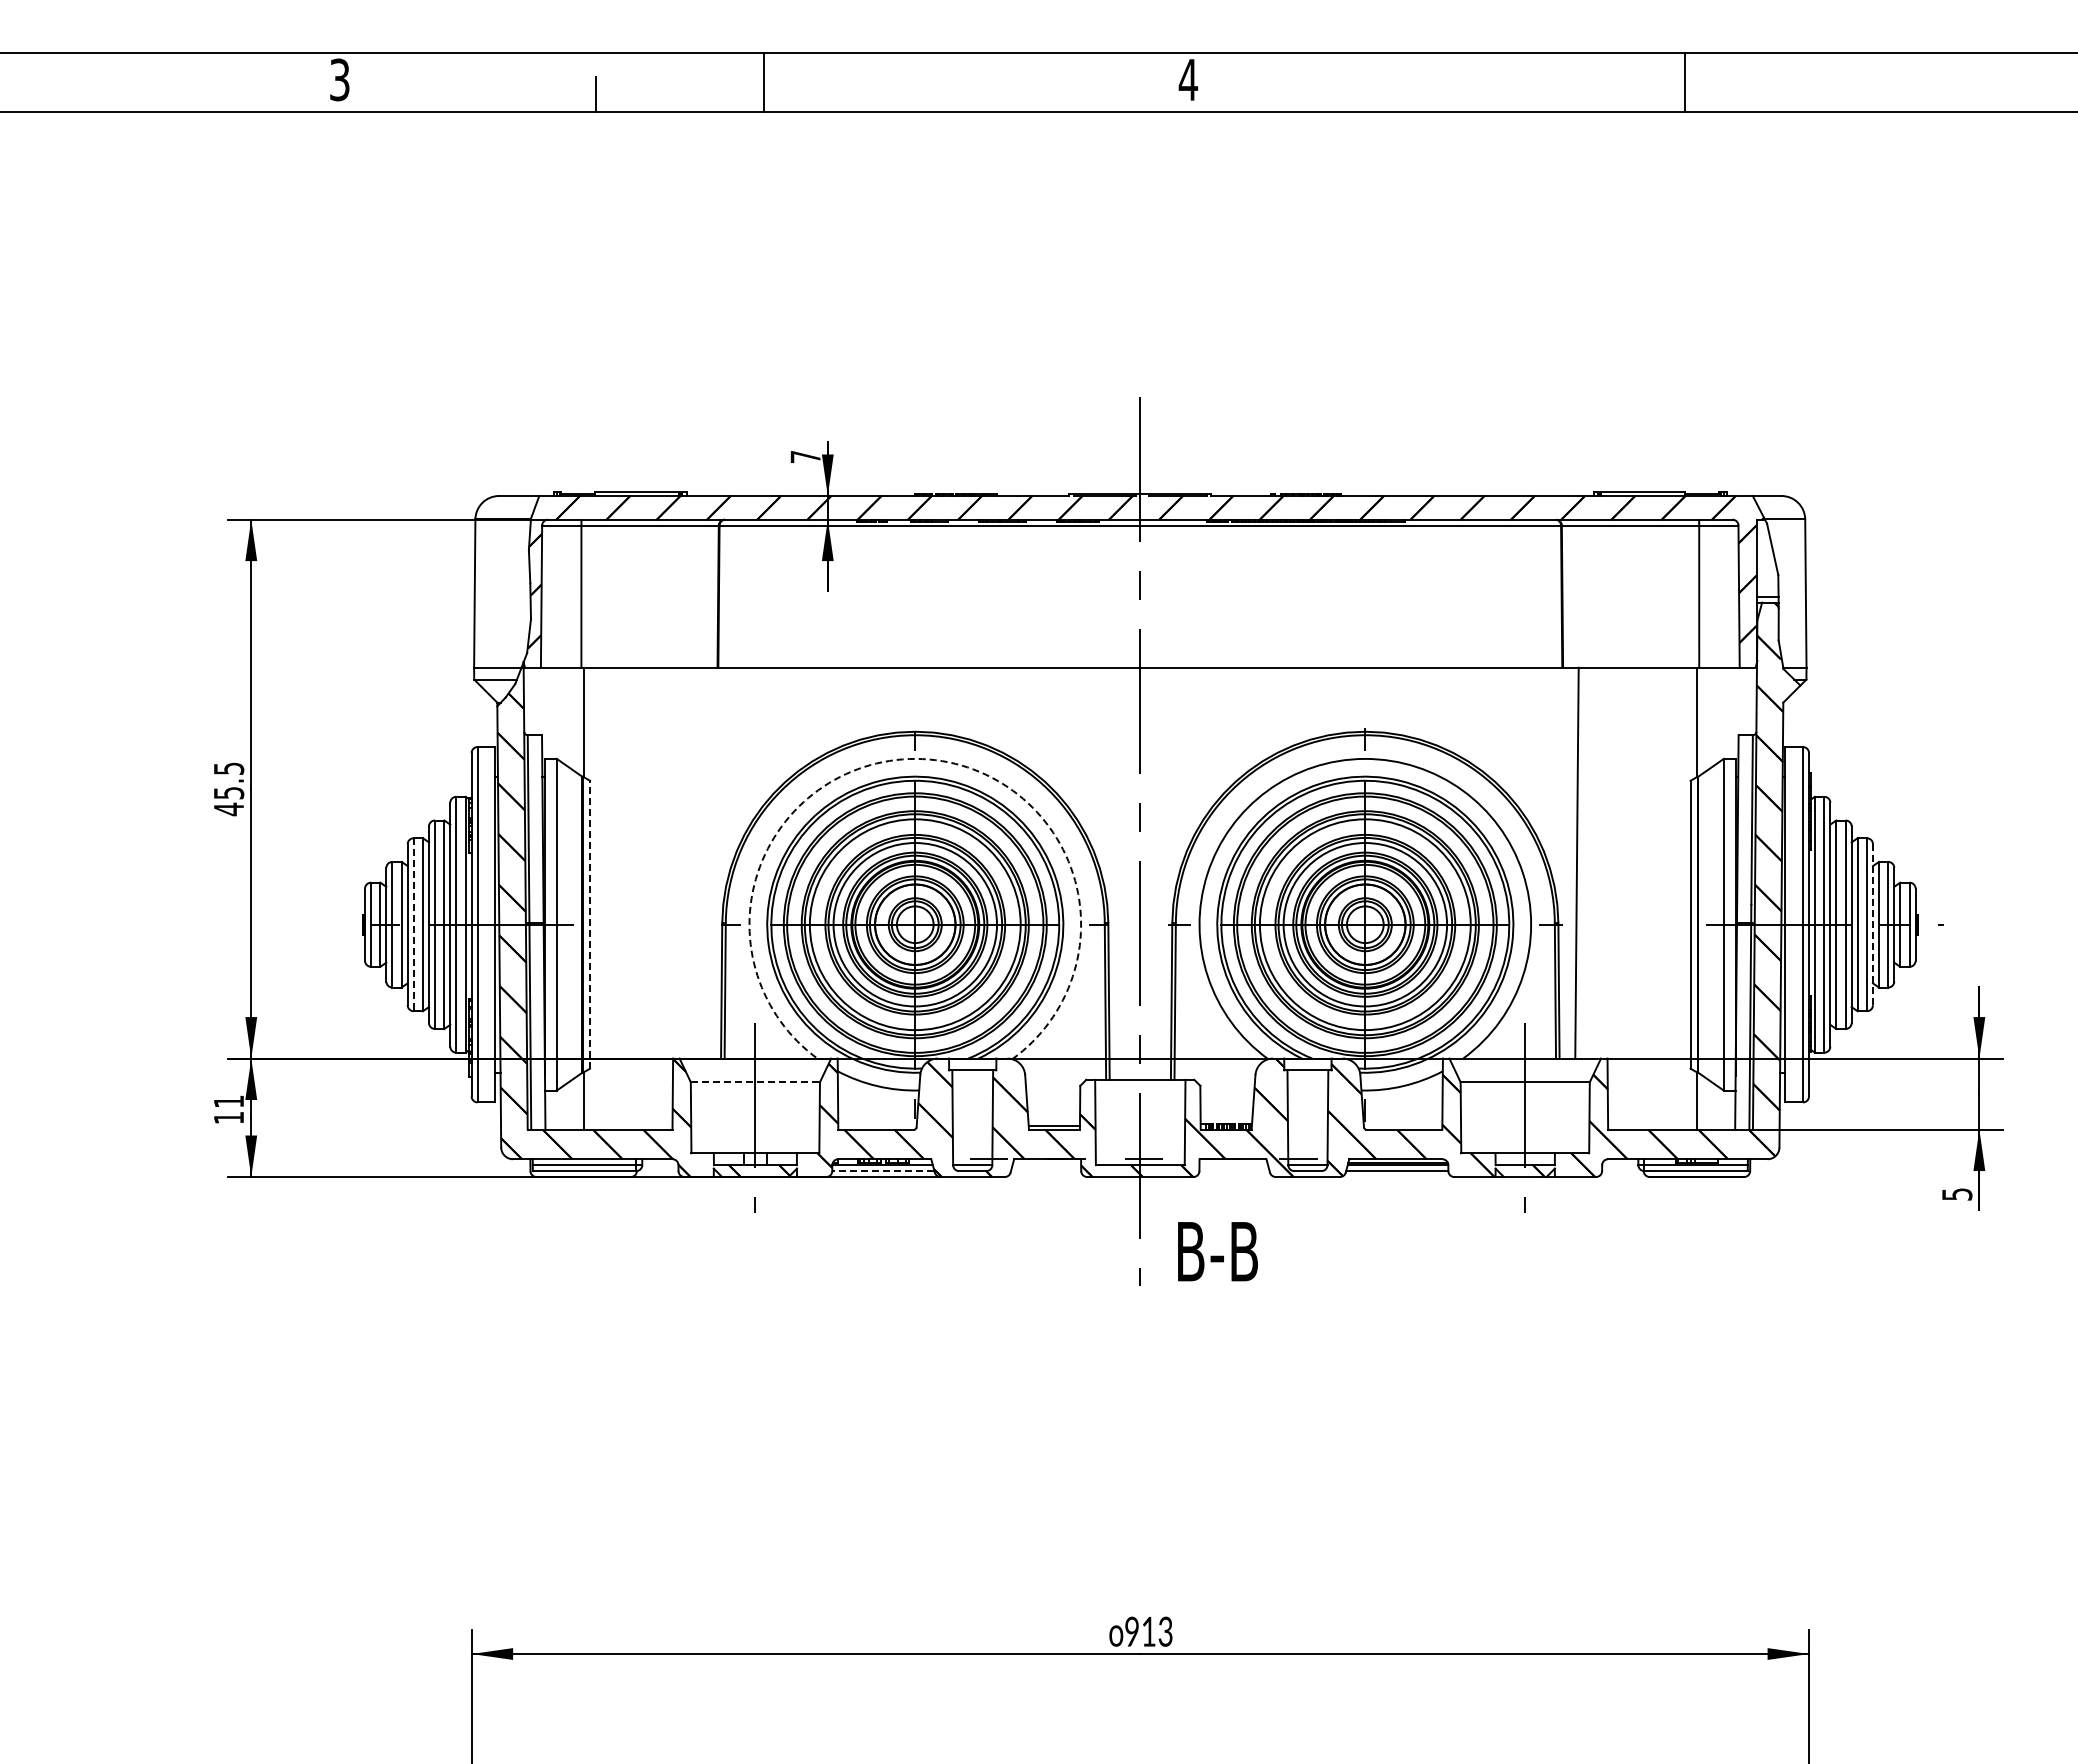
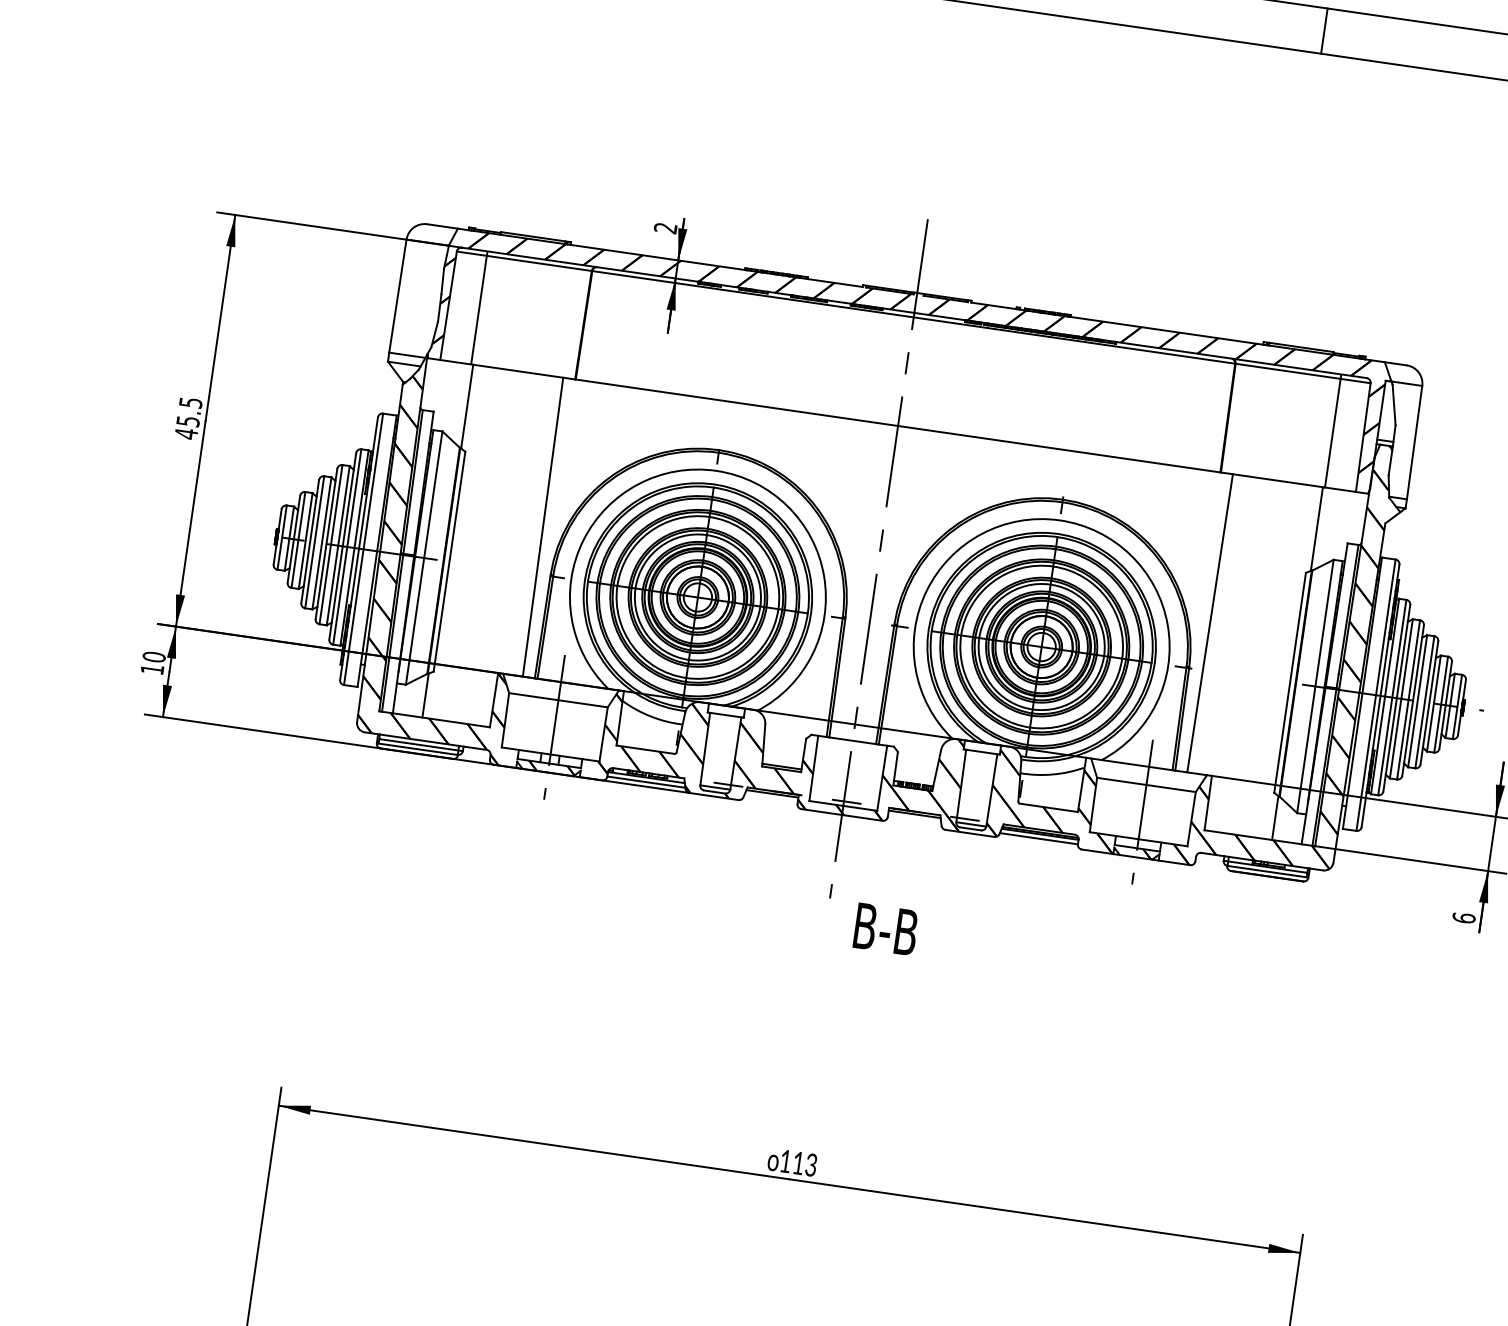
line: (1685, 82) -> (1324, 31), moved
text: (805, 457) -> (665, 228), 7 -> 2
arc: (915, 758) -> (716, 470), dashed -> solid
line: (703, 862) -> (543, 526), added
line: (590, 924) -> (449, 561), dashed -> solid
line: (1872, 924) -> (1429, 702), dashed -> solid
line: (413, 925) -> (314, 542), dashed -> solid
line: (755, 1082) -> (558, 700), dashed -> solid
text: (228, 1101) -> (153, 656), 11 -> 10
line: (1047, 1162) -> (772, 793), added
line: (1233, 1162) -> (914, 814), added
line: (882, 1171) -> (645, 782), dashed -> solid
text: (1957, 1194) -> (1464, 918), 5 -> 6
text: (1217, 1251) -> (885, 929), moved
text: (1131, 1631) -> (785, 1161), 913 -> 113

